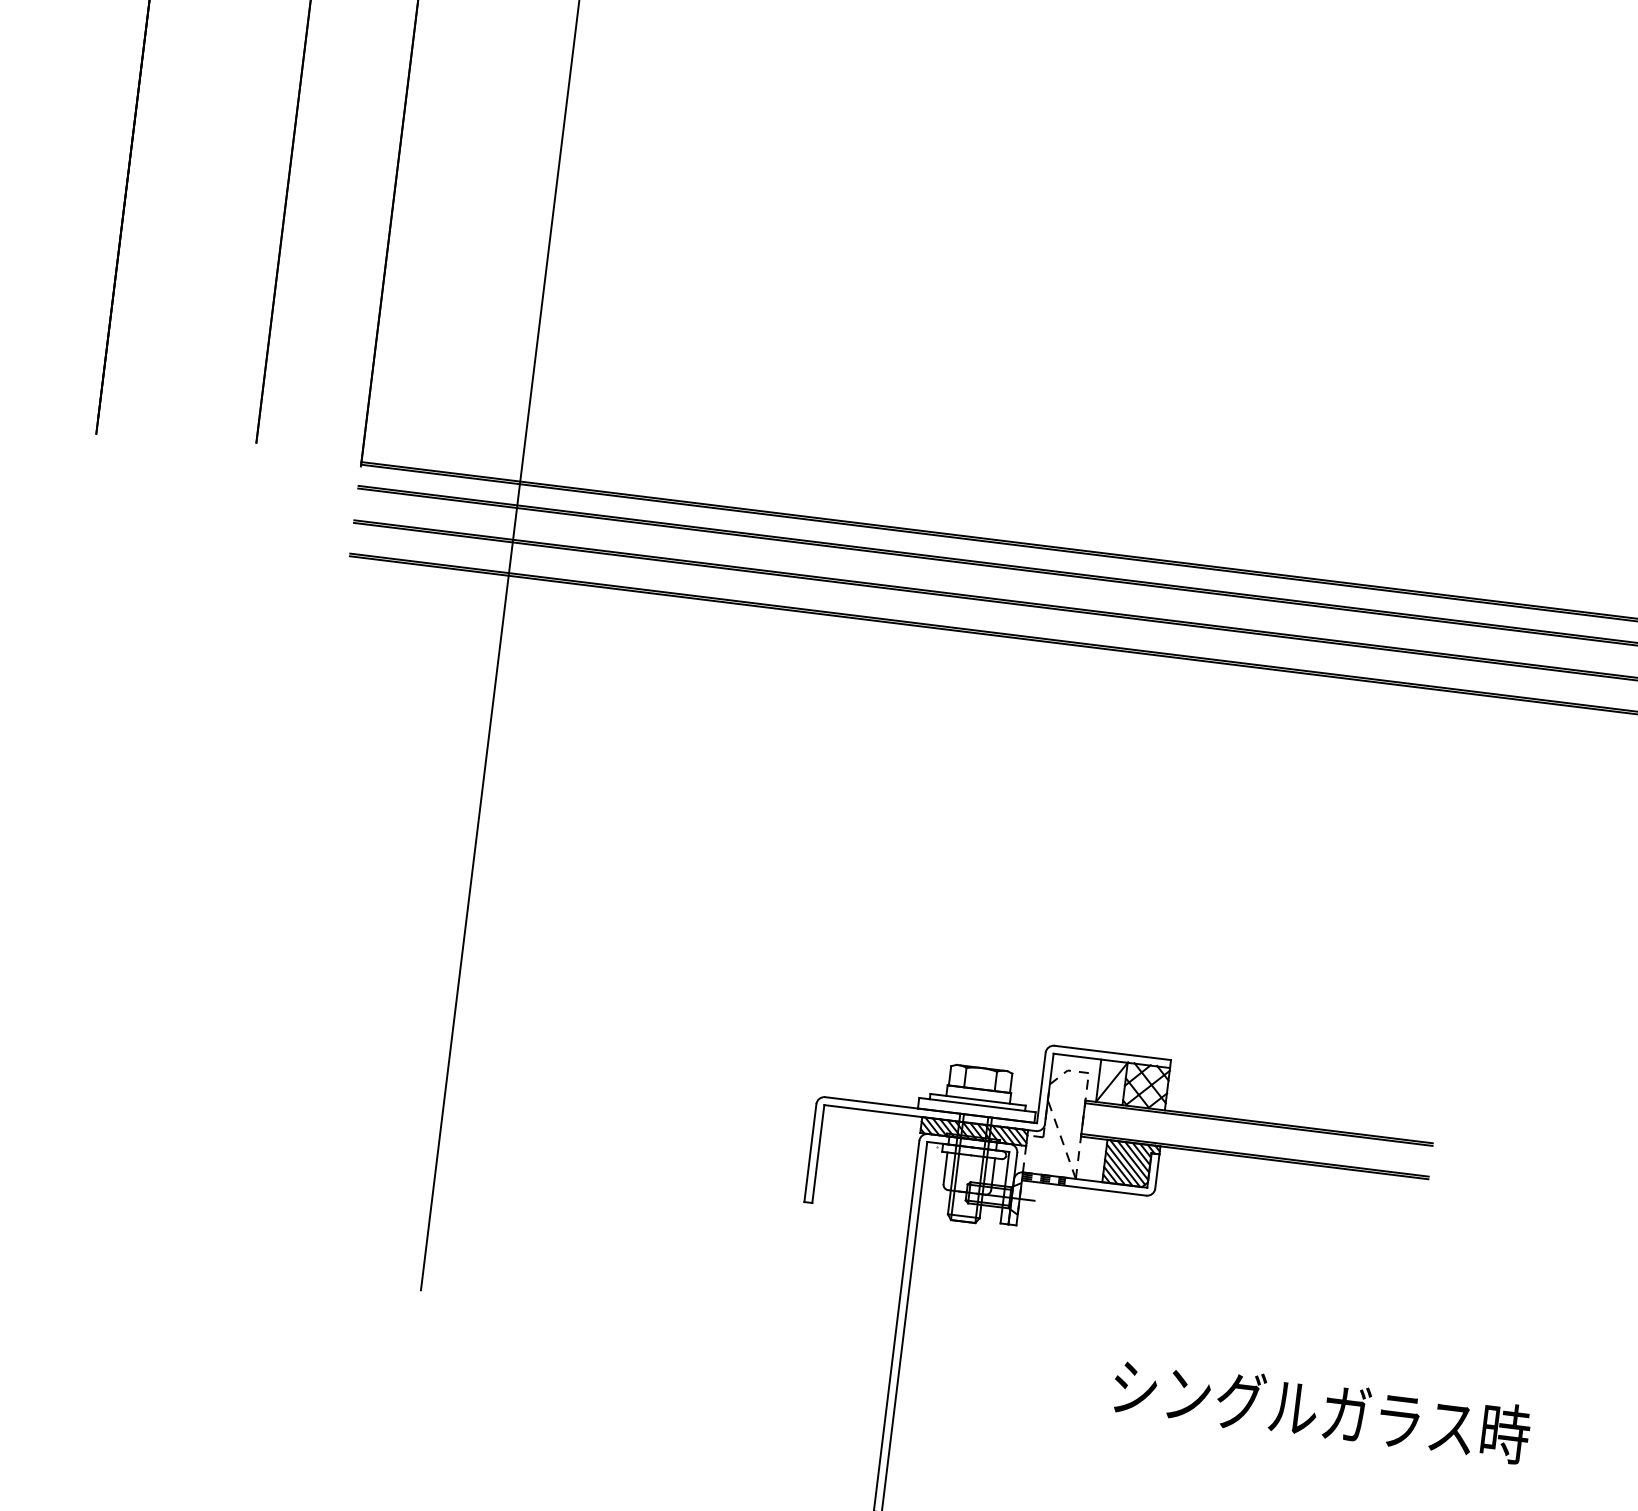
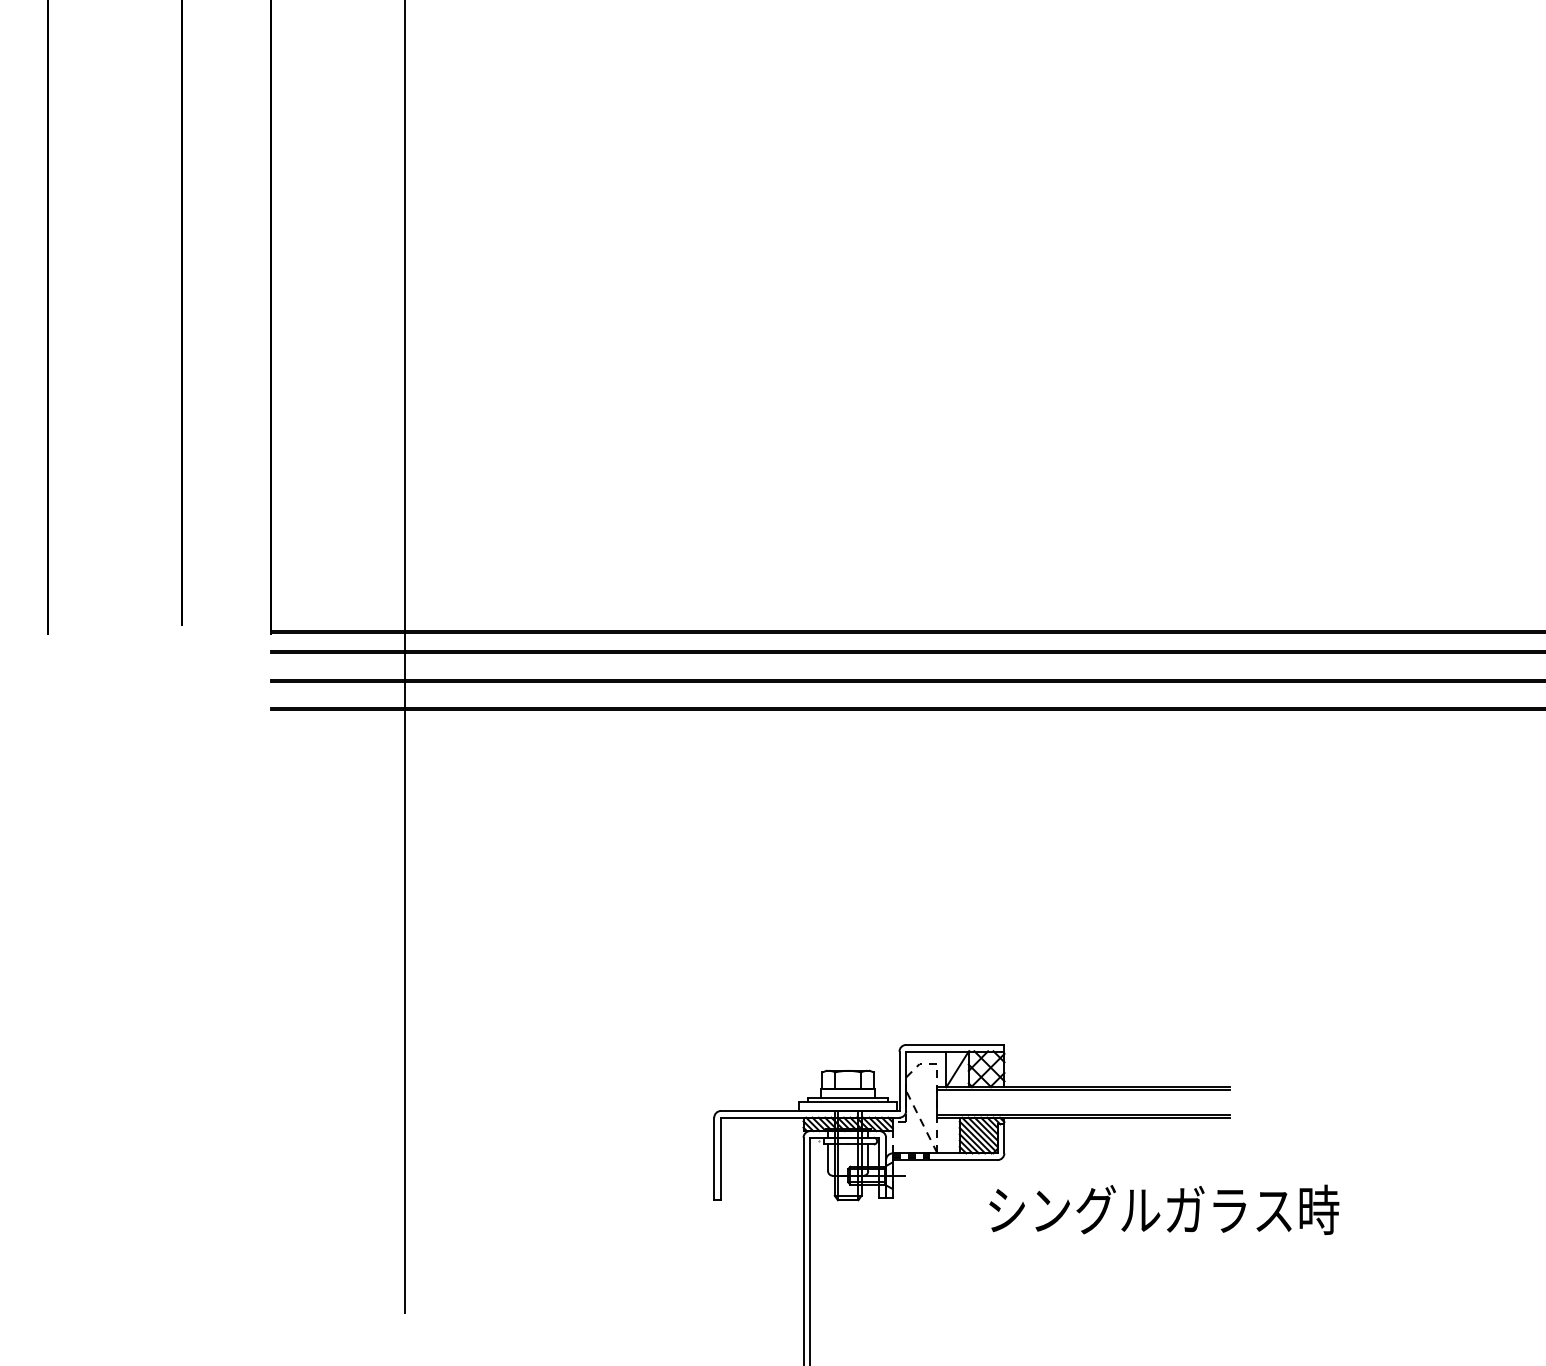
text: (1322, 1410) -> (1164, 1209), moved

